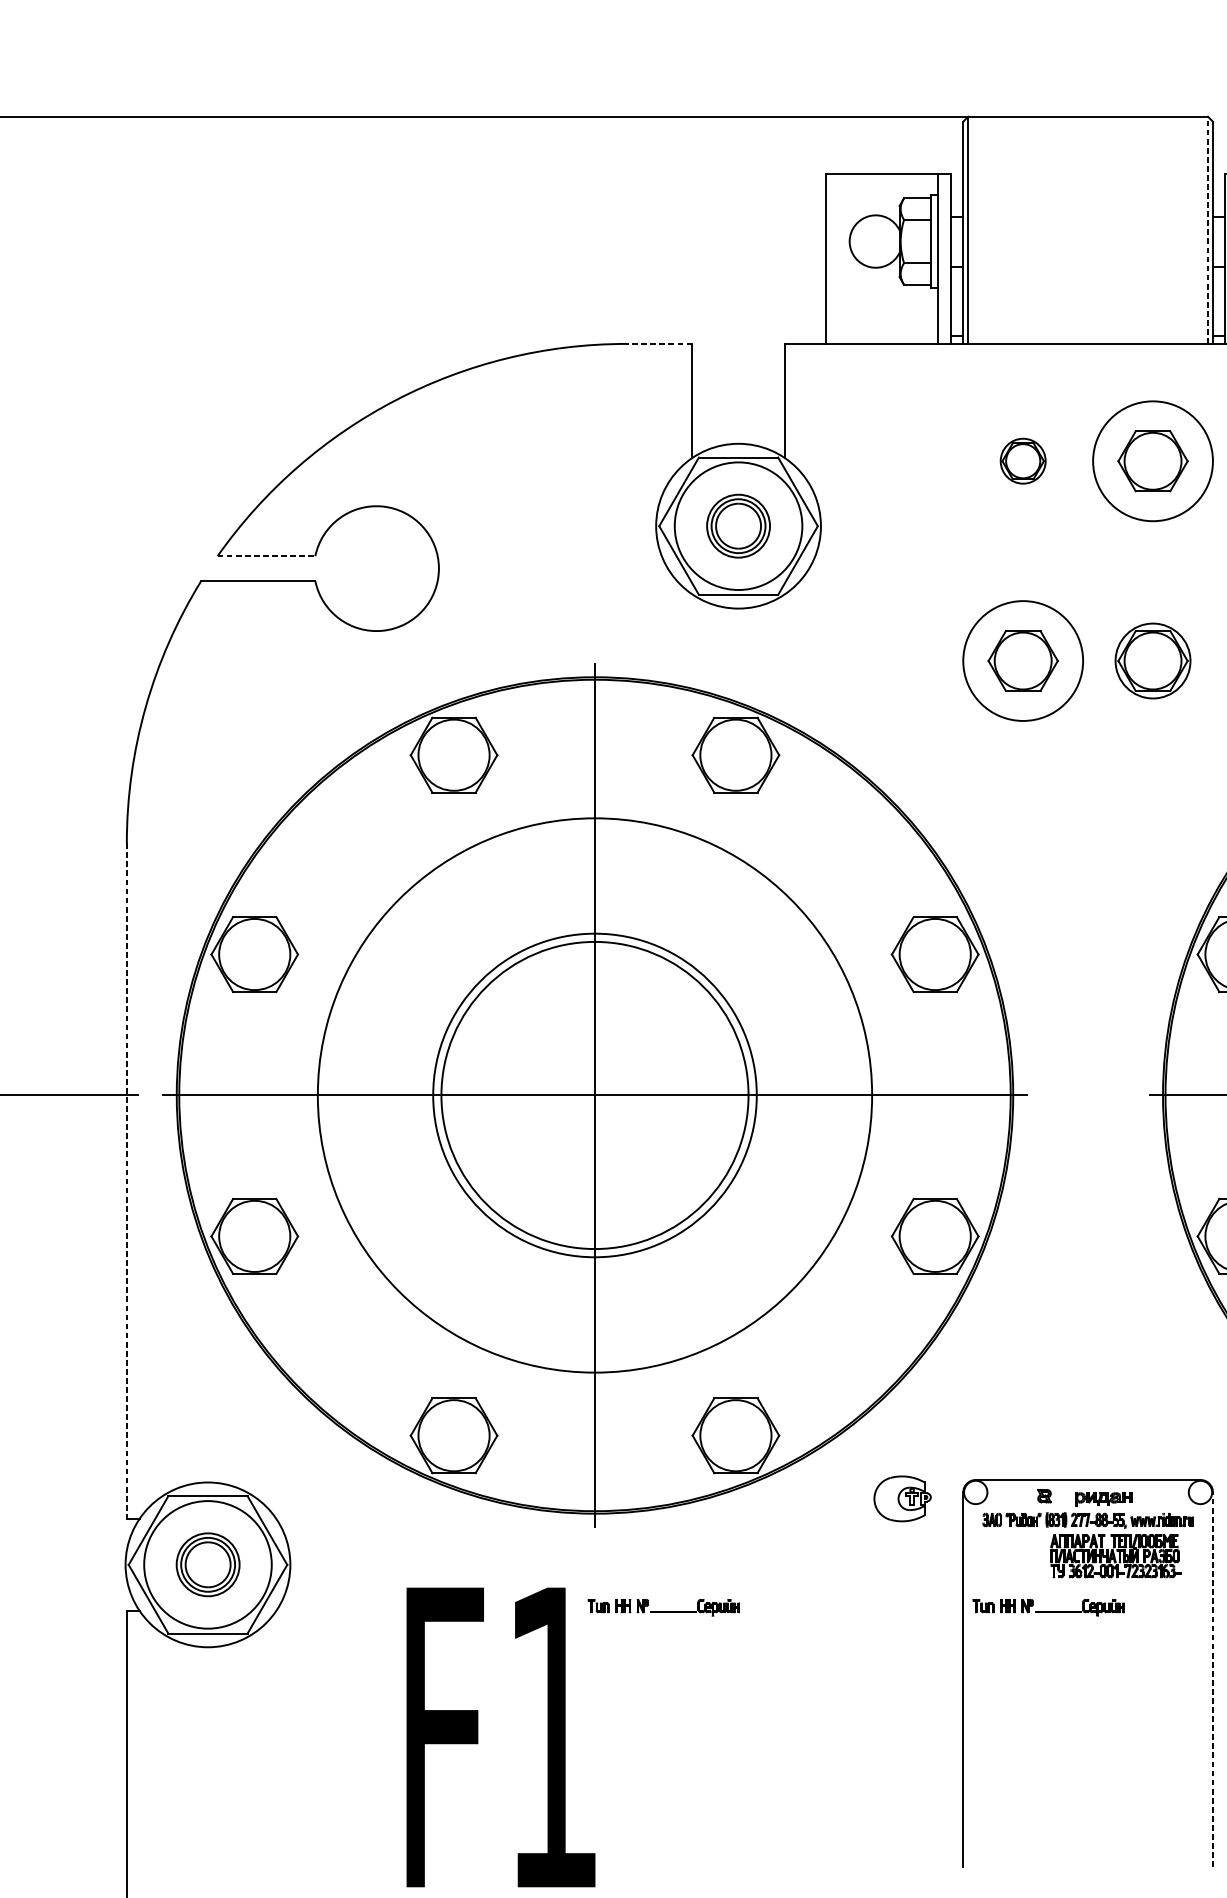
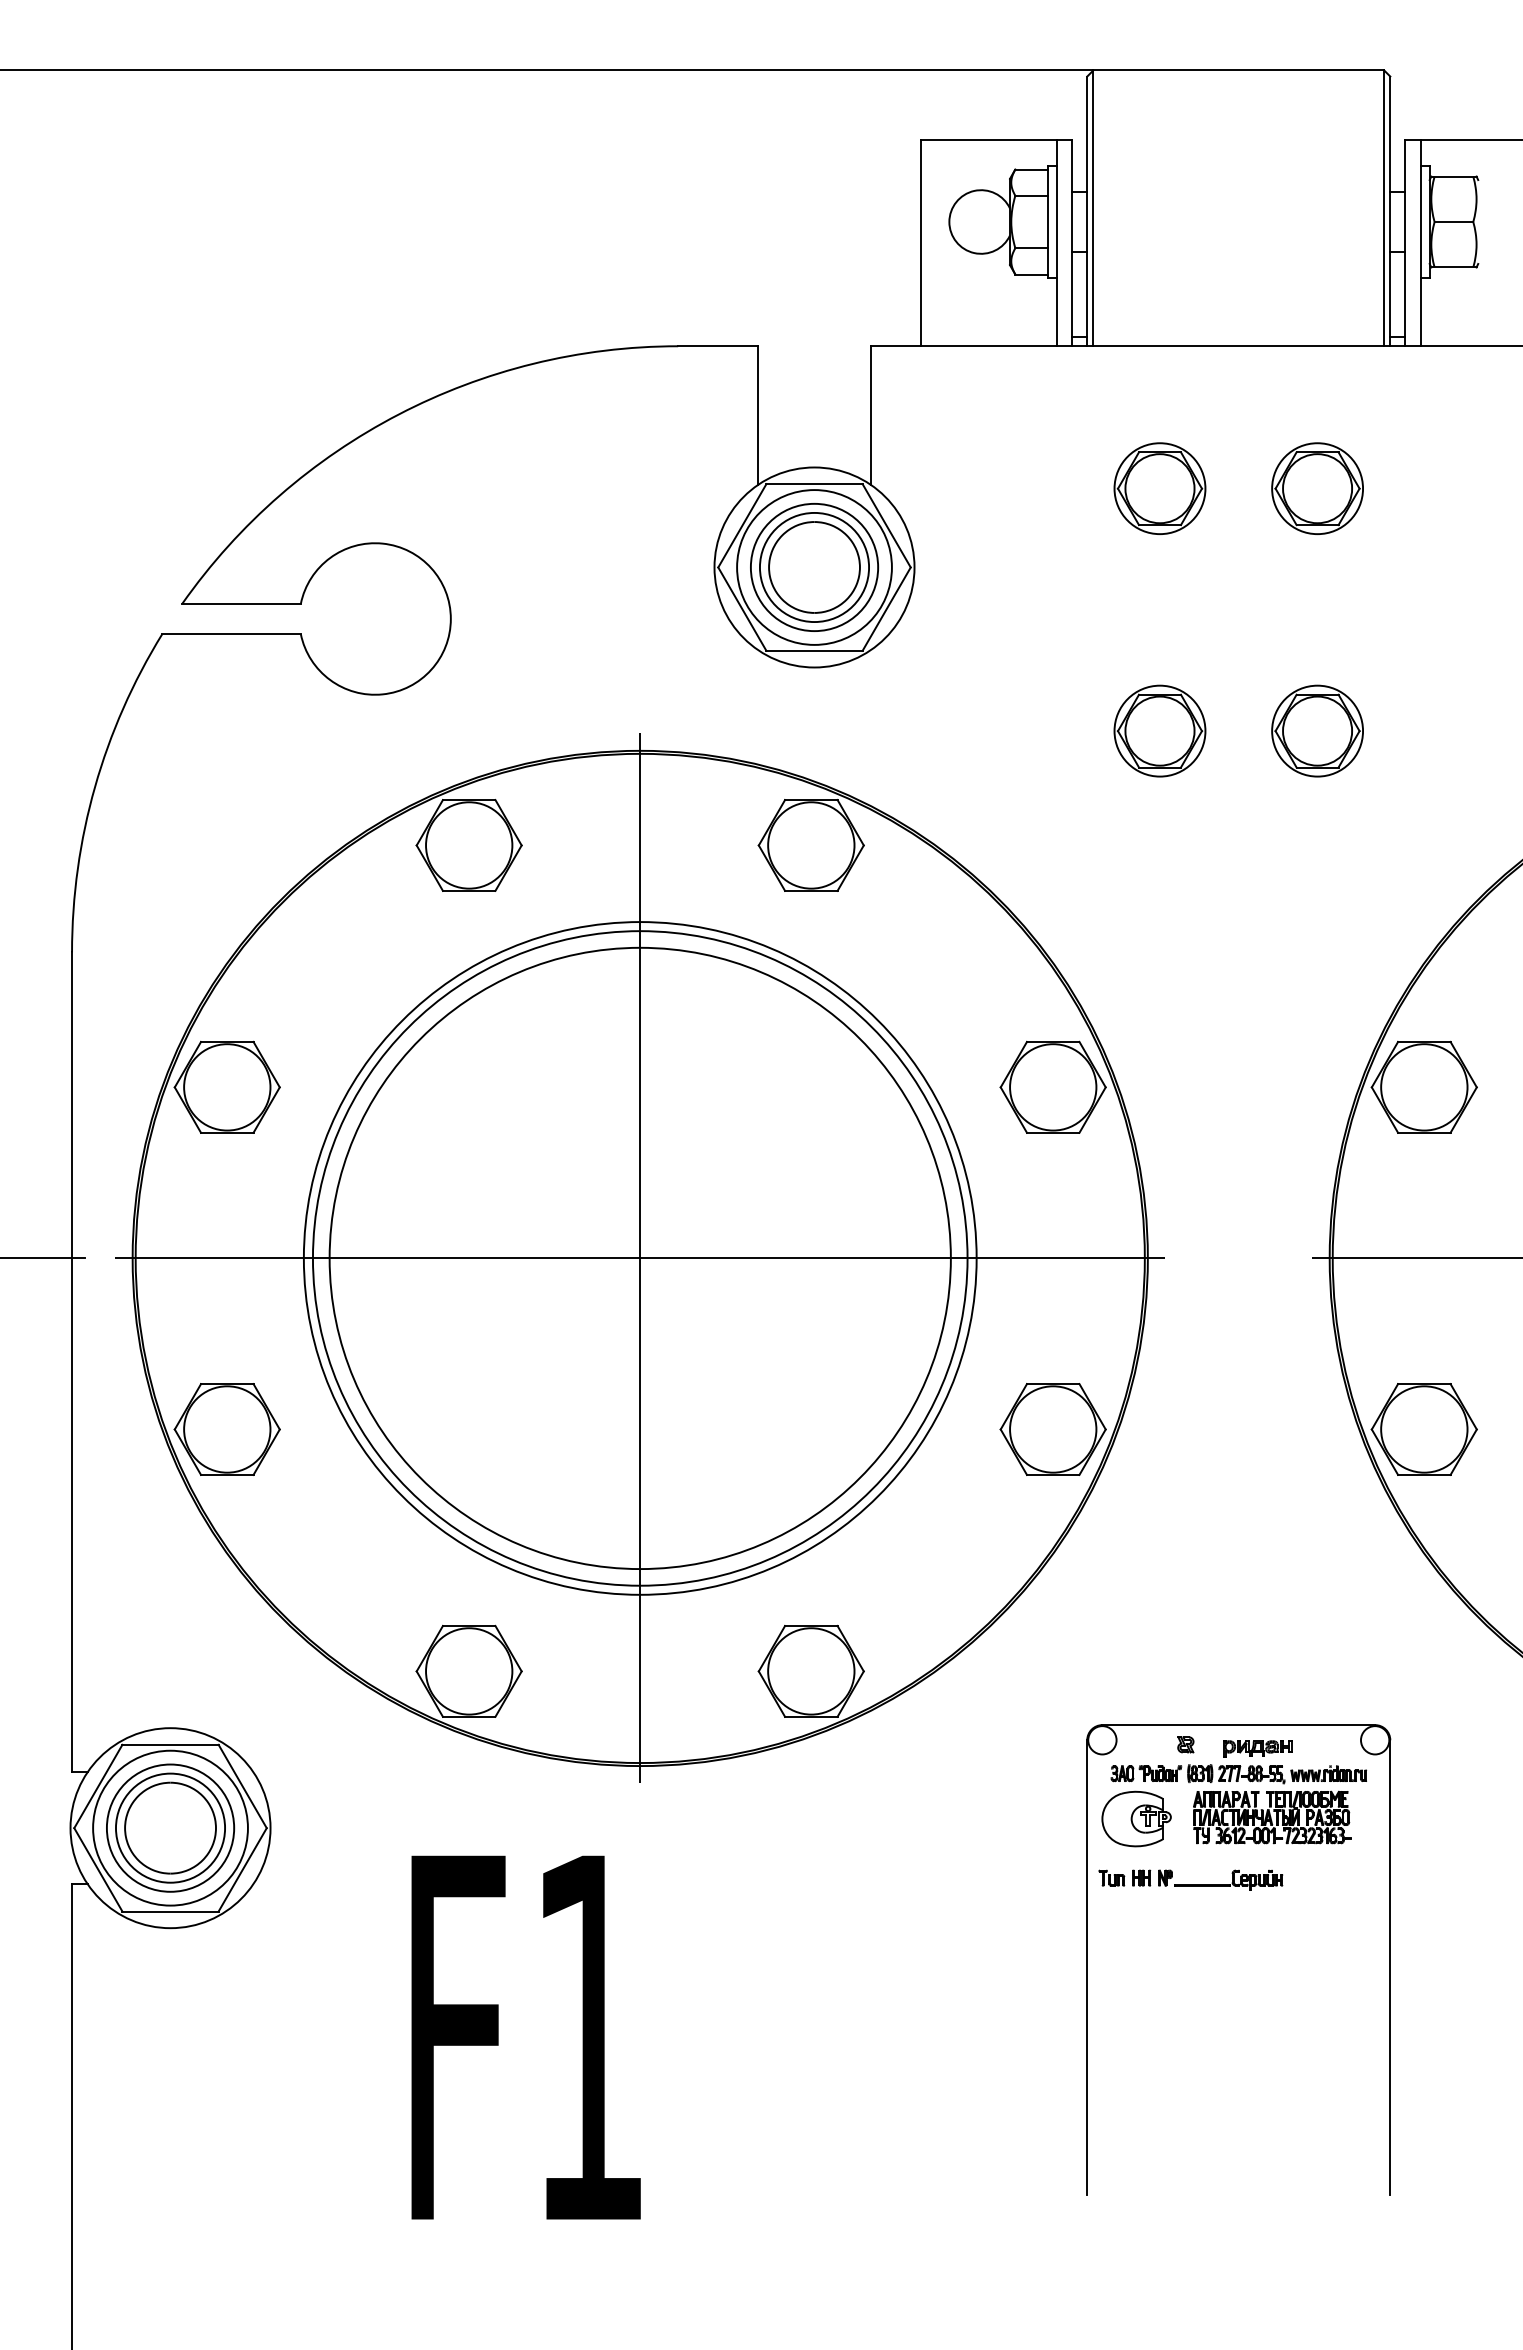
line: (1208, 230) -> (1384, 208), dashed -> solid
line: (658, 344) -> (717, 346), dashed -> solid
part: (1022, 461) -> (1159, 488), size x1.67
circle: (1152, 461) -> (1317, 488), size x0.62
part: (738, 526) -> (814, 567), size x1.67
line: (267, 555) -> (242, 603), dashed -> solid
circle: (1022, 660) -> (1159, 730), size x0.62
circle: (594, 1095) -> (639, 1258), size x1.67
circle: (594, 1095) -> (639, 1258), size x1.67
line: (127, 1181) -> (72, 1362), dashed -> solid
part: (902, 1498) -> (1136, 1818), moved
part: (207, 1564) -> (170, 1827), size x1.67
part: (663, 1607) -> (723, 1879), removed
line: (1213, 1679) -> (1390, 1967), dashed -> solid

